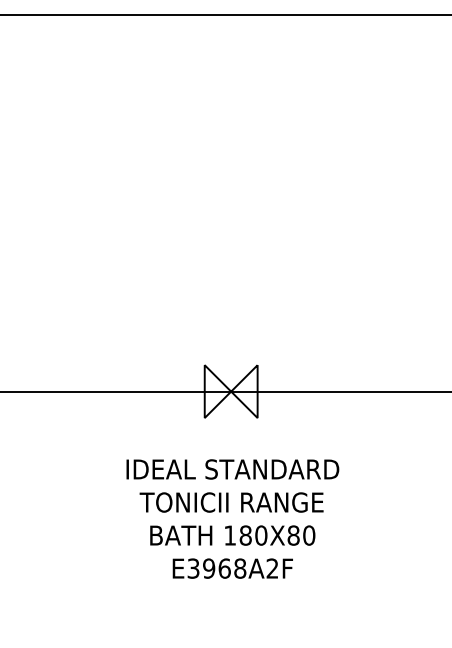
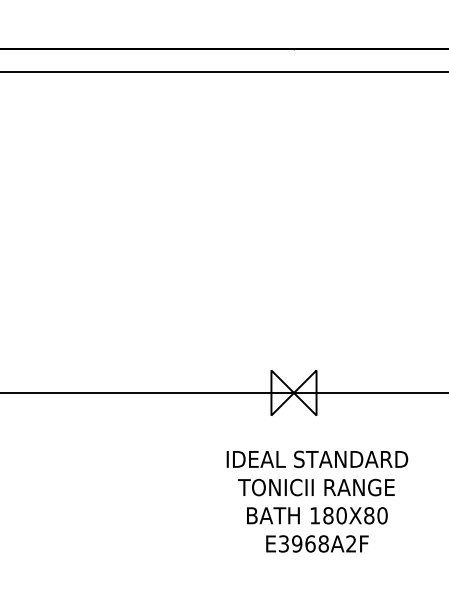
text: (232, 518) -> (317, 501), moved

